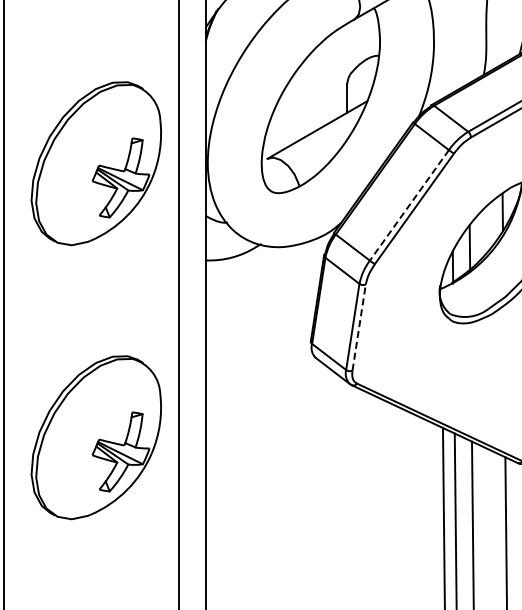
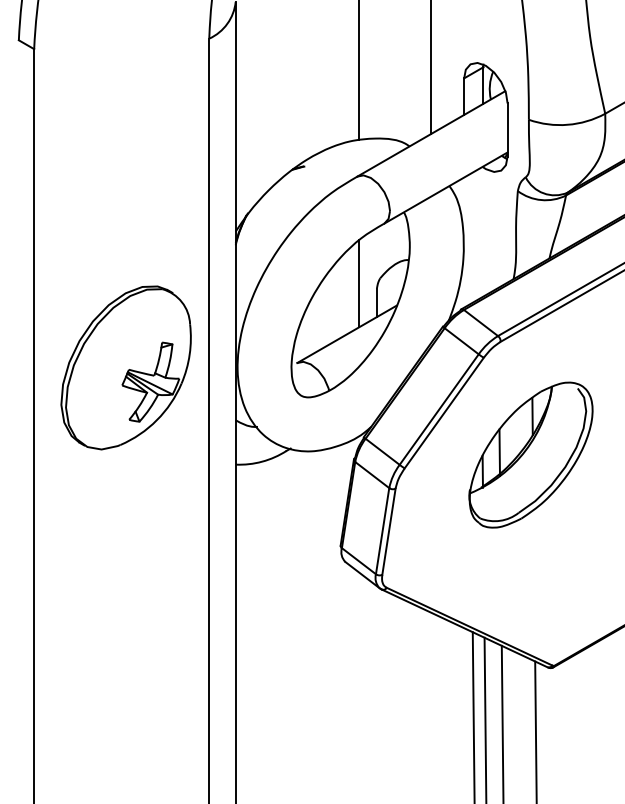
line: (329, 79) -> (359, 283), added
line: (409, 205) -> (439, 409), dashed -> solid
line: (358, 327) -> (388, 531), dashed -> solid
part: (95, 437) -> (125, 641), removed

